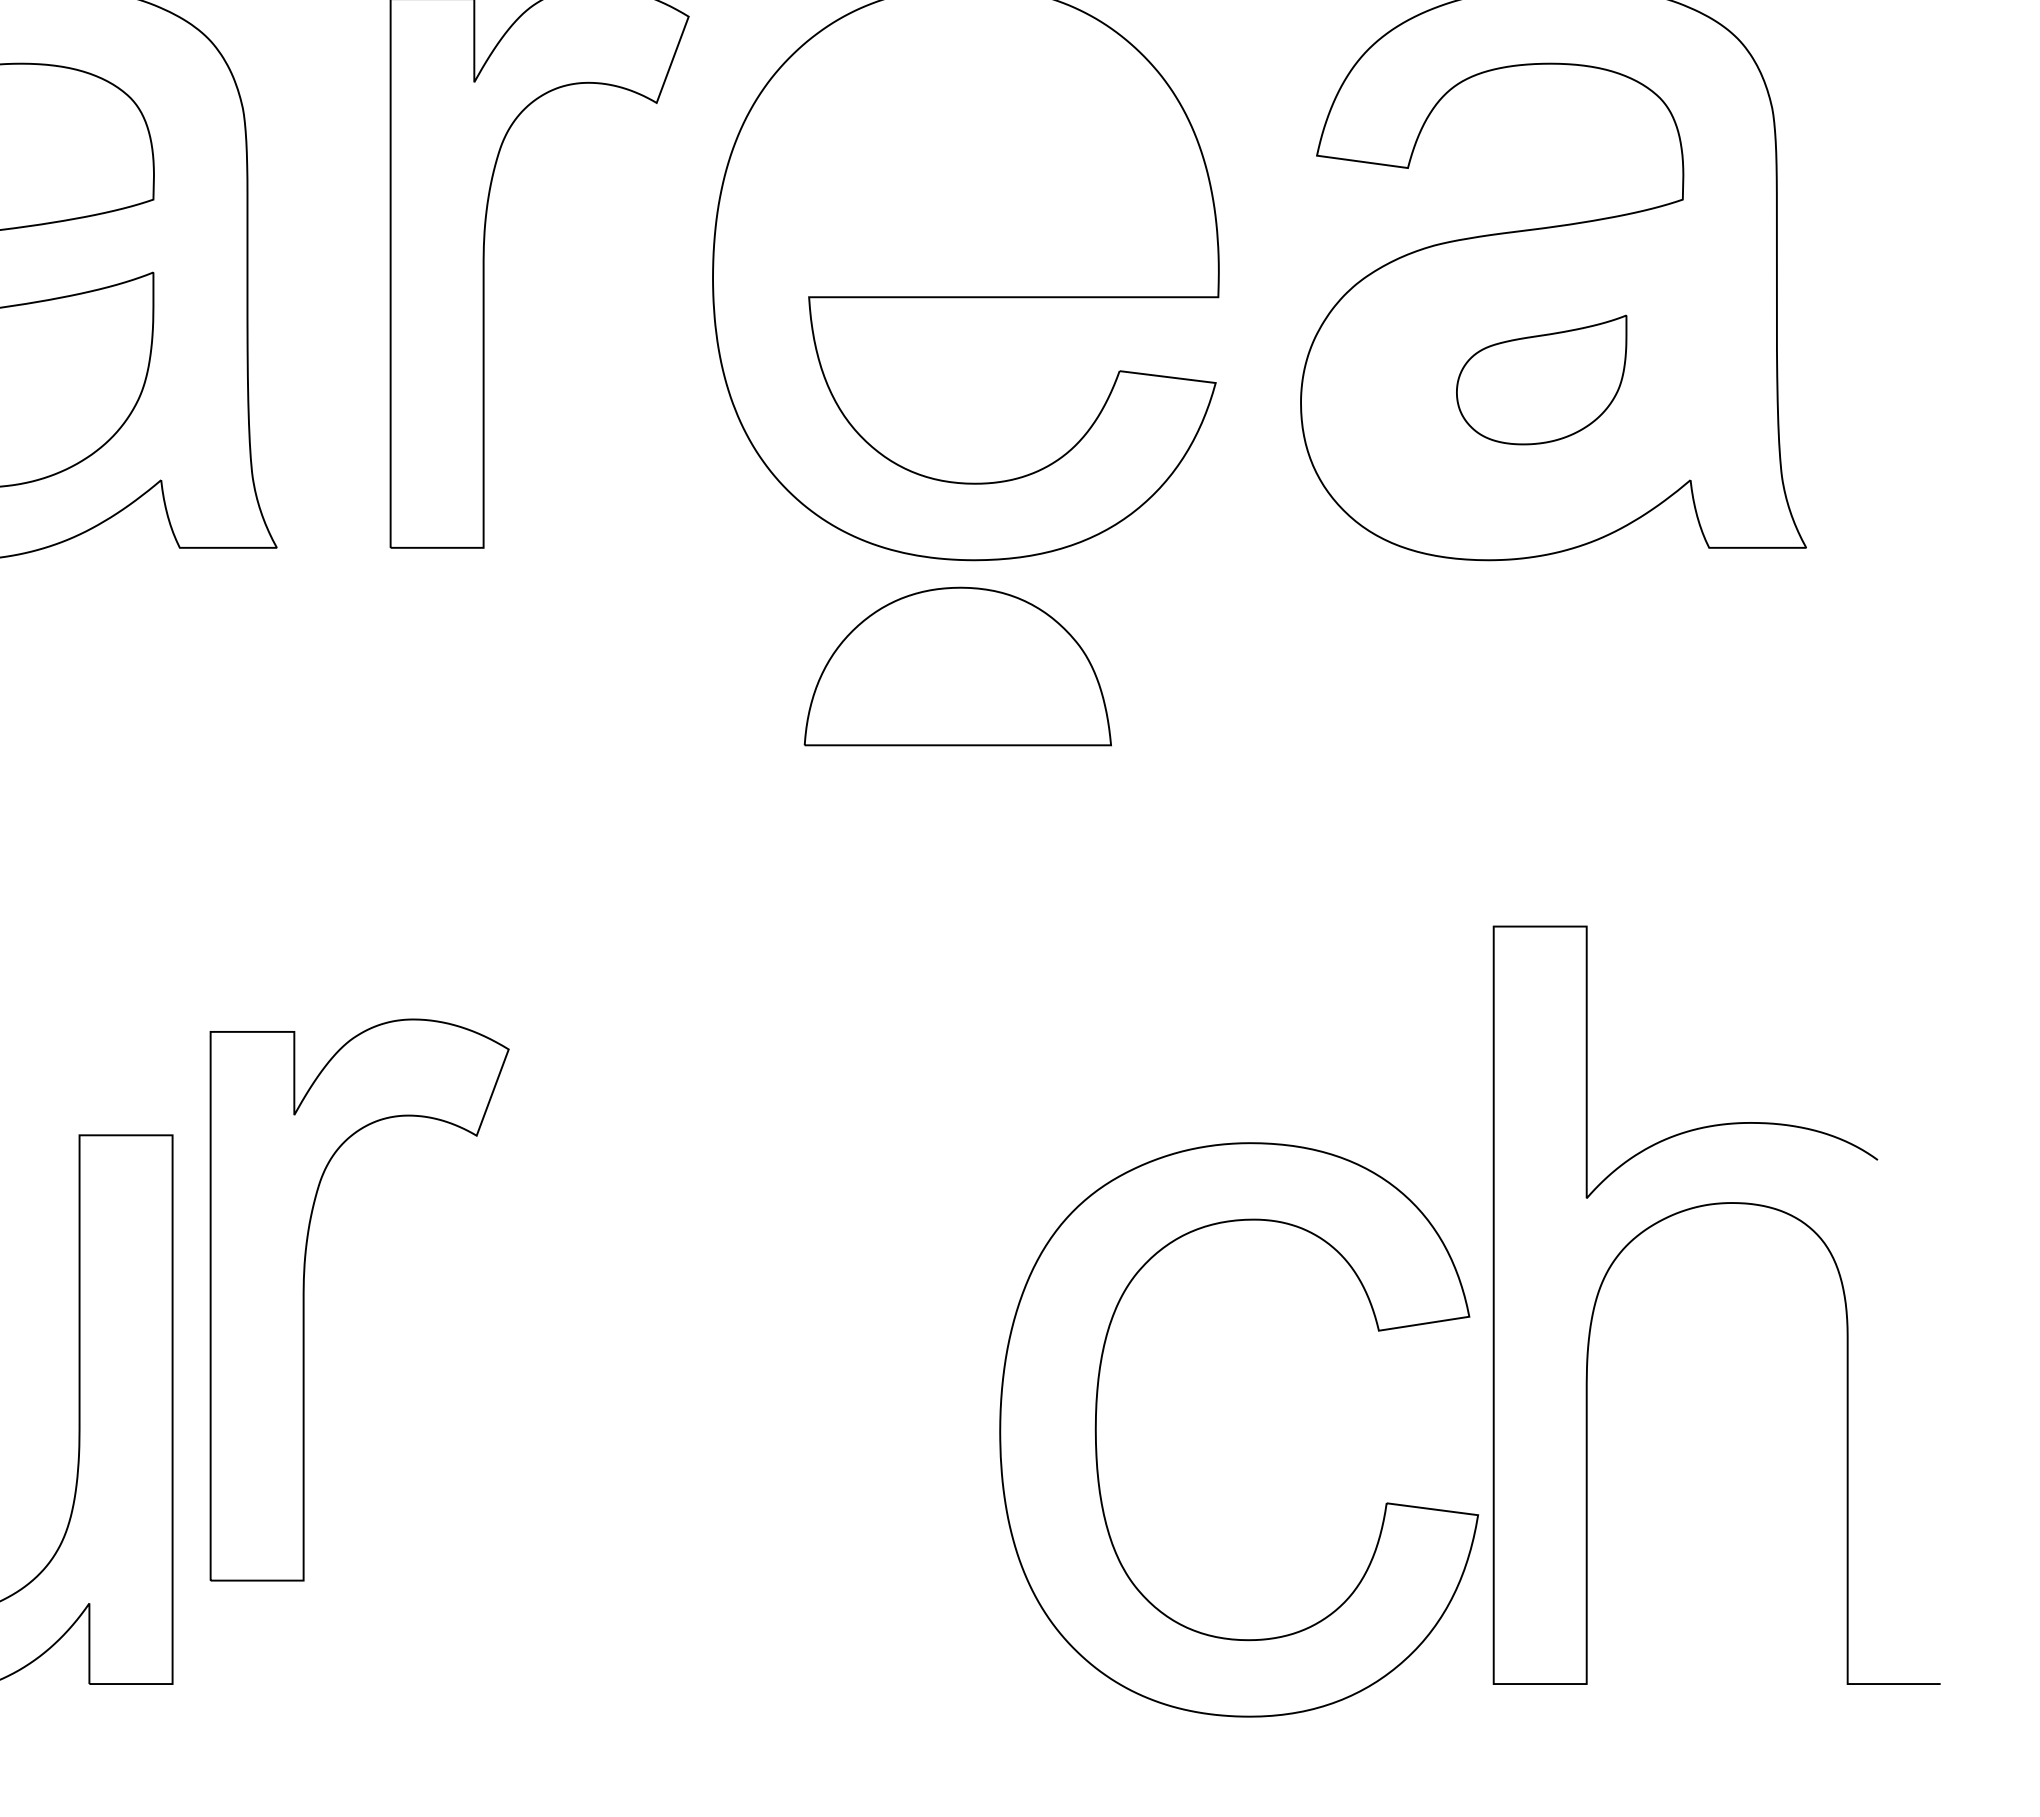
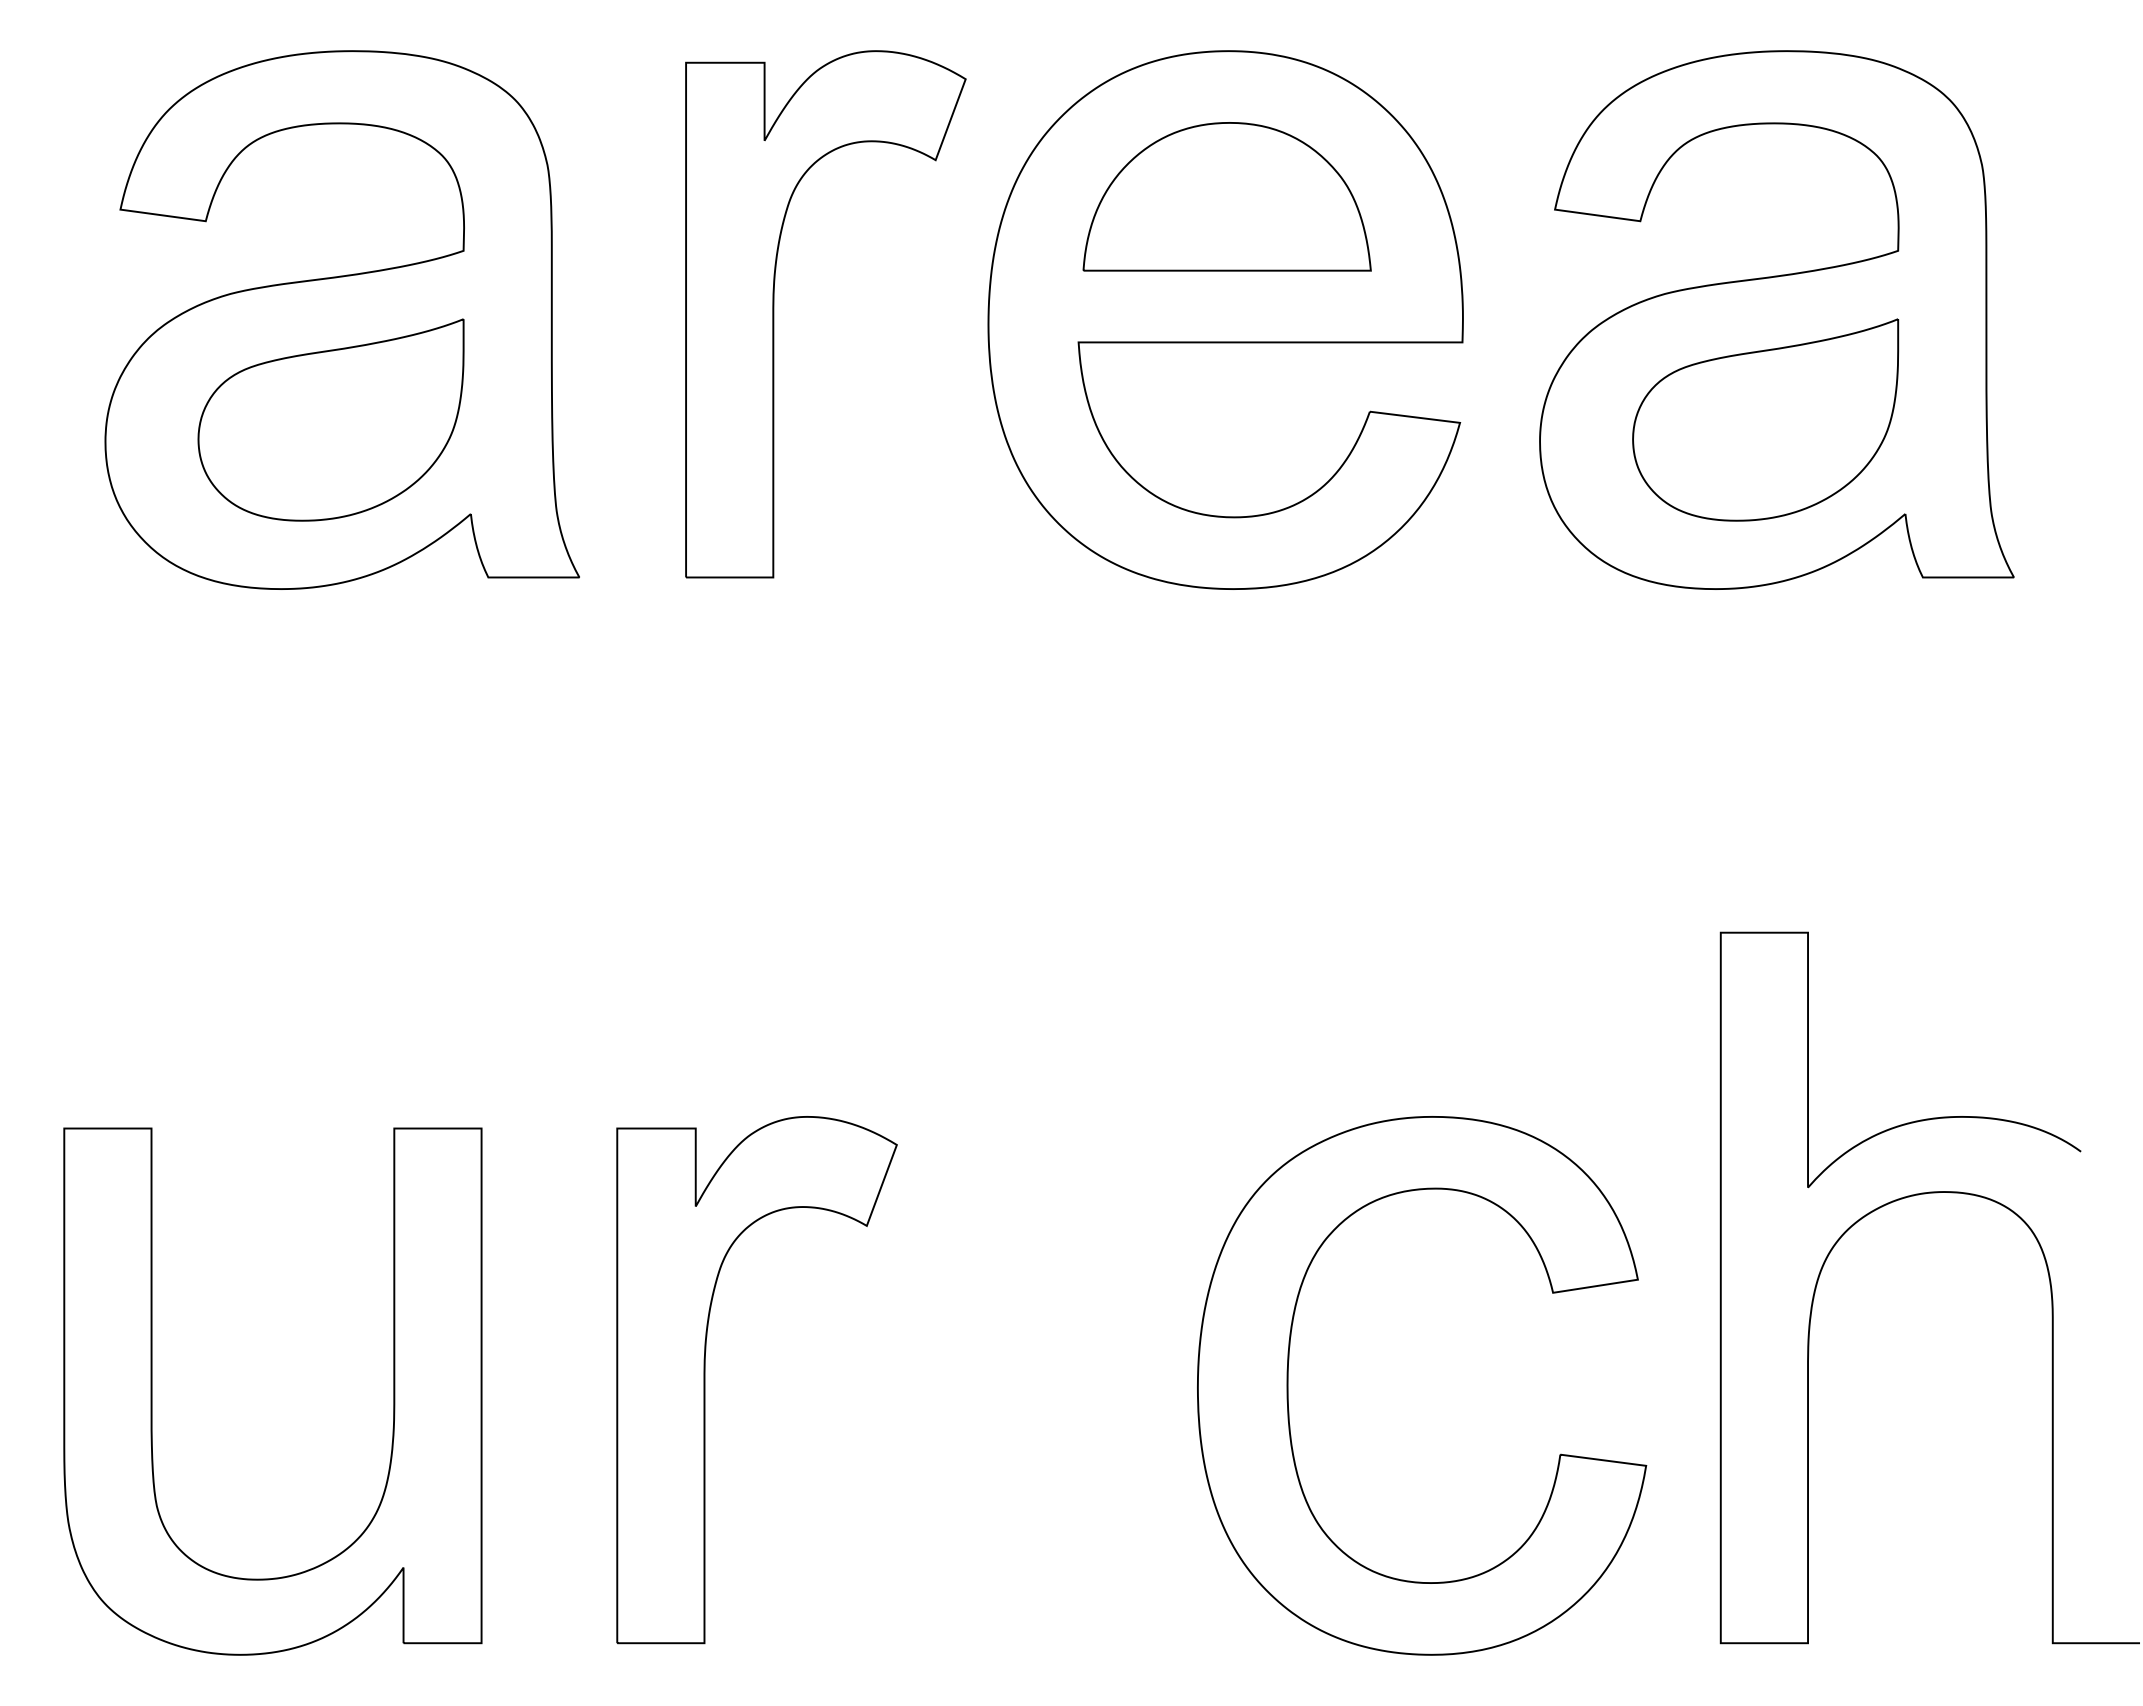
part: (1541, 379) -> (1765, 419), size x1.67
part: (957, 666) -> (1226, 196), moved
part: (304, 1300) -> (705, 1380), moved
part: (1096, 1429) -> (1288, 1385), moved

